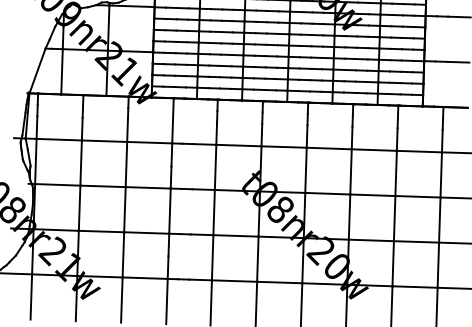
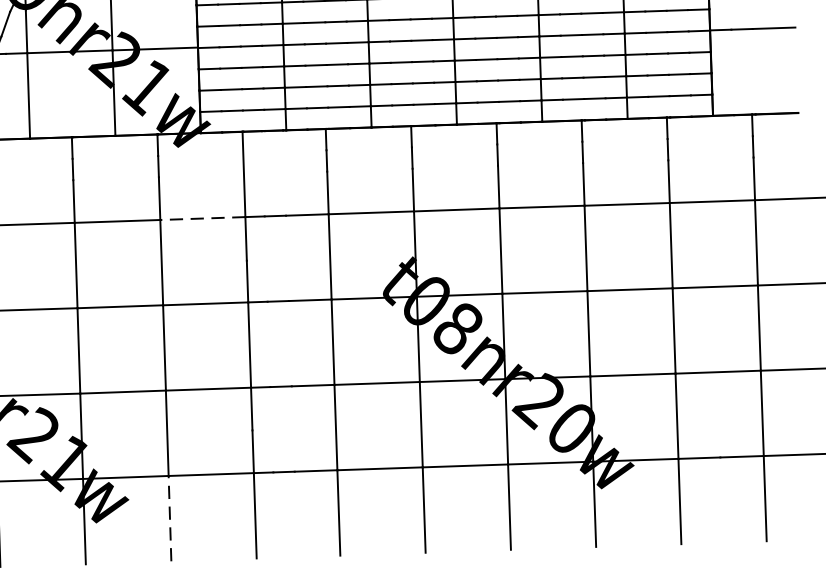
line: (149, 142) -> (202, 218), solid -> dashed
line: (121, 300) -> (169, 519), solid -> dashed

